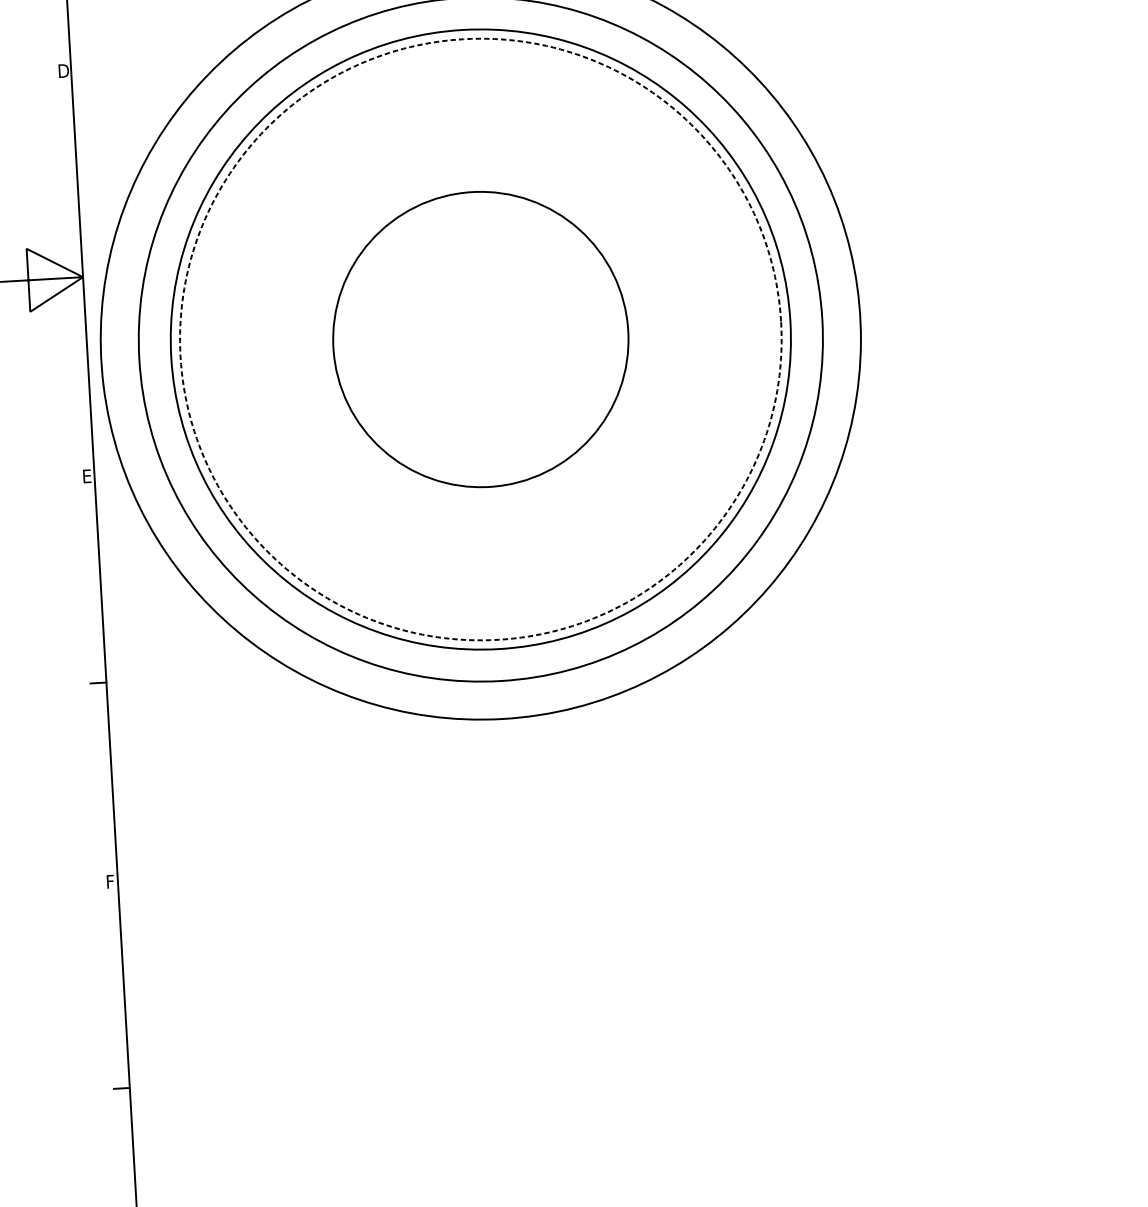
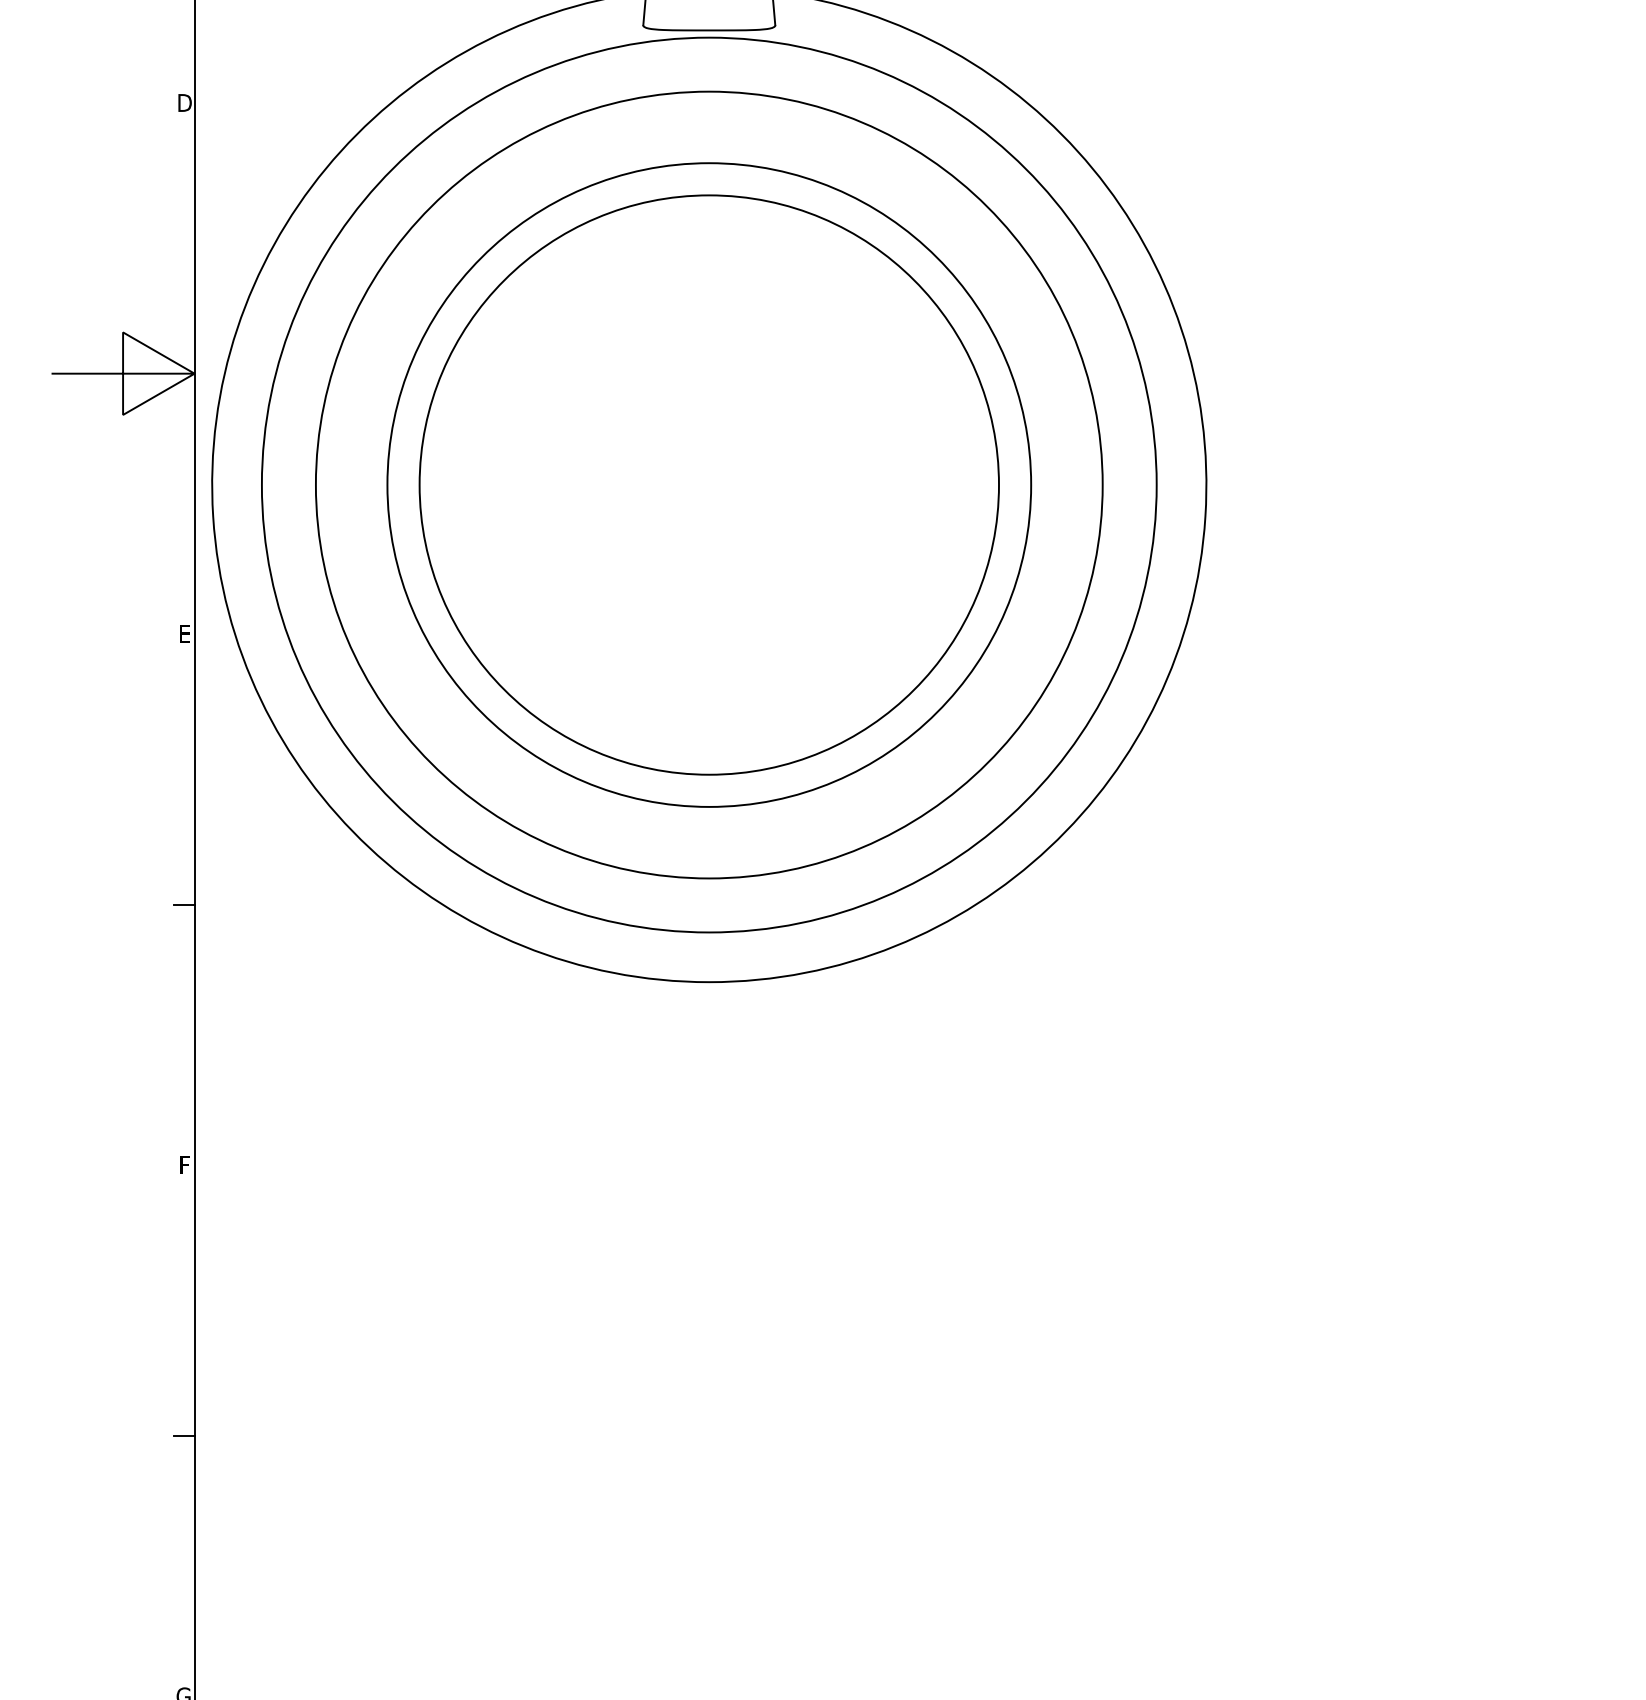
circle: (480, 339) -> (708, 484), dashed -> solid
circle: (480, 339) -> (708, 484), size x0.71
circle: (480, 339) -> (709, 484), size x1.67

